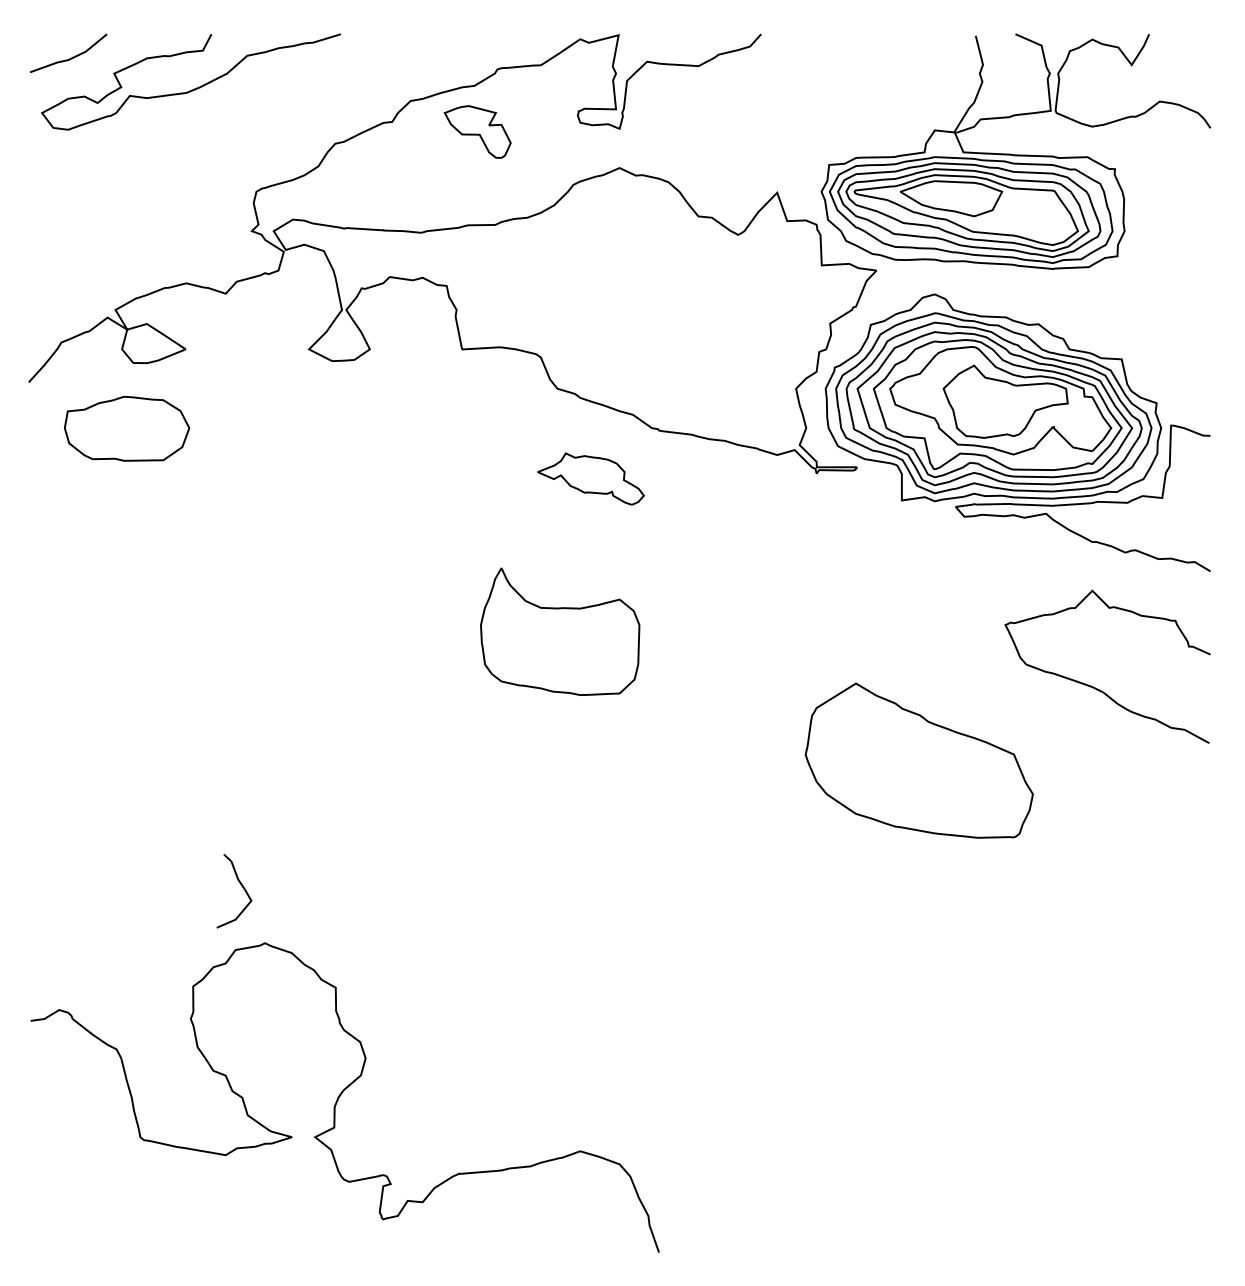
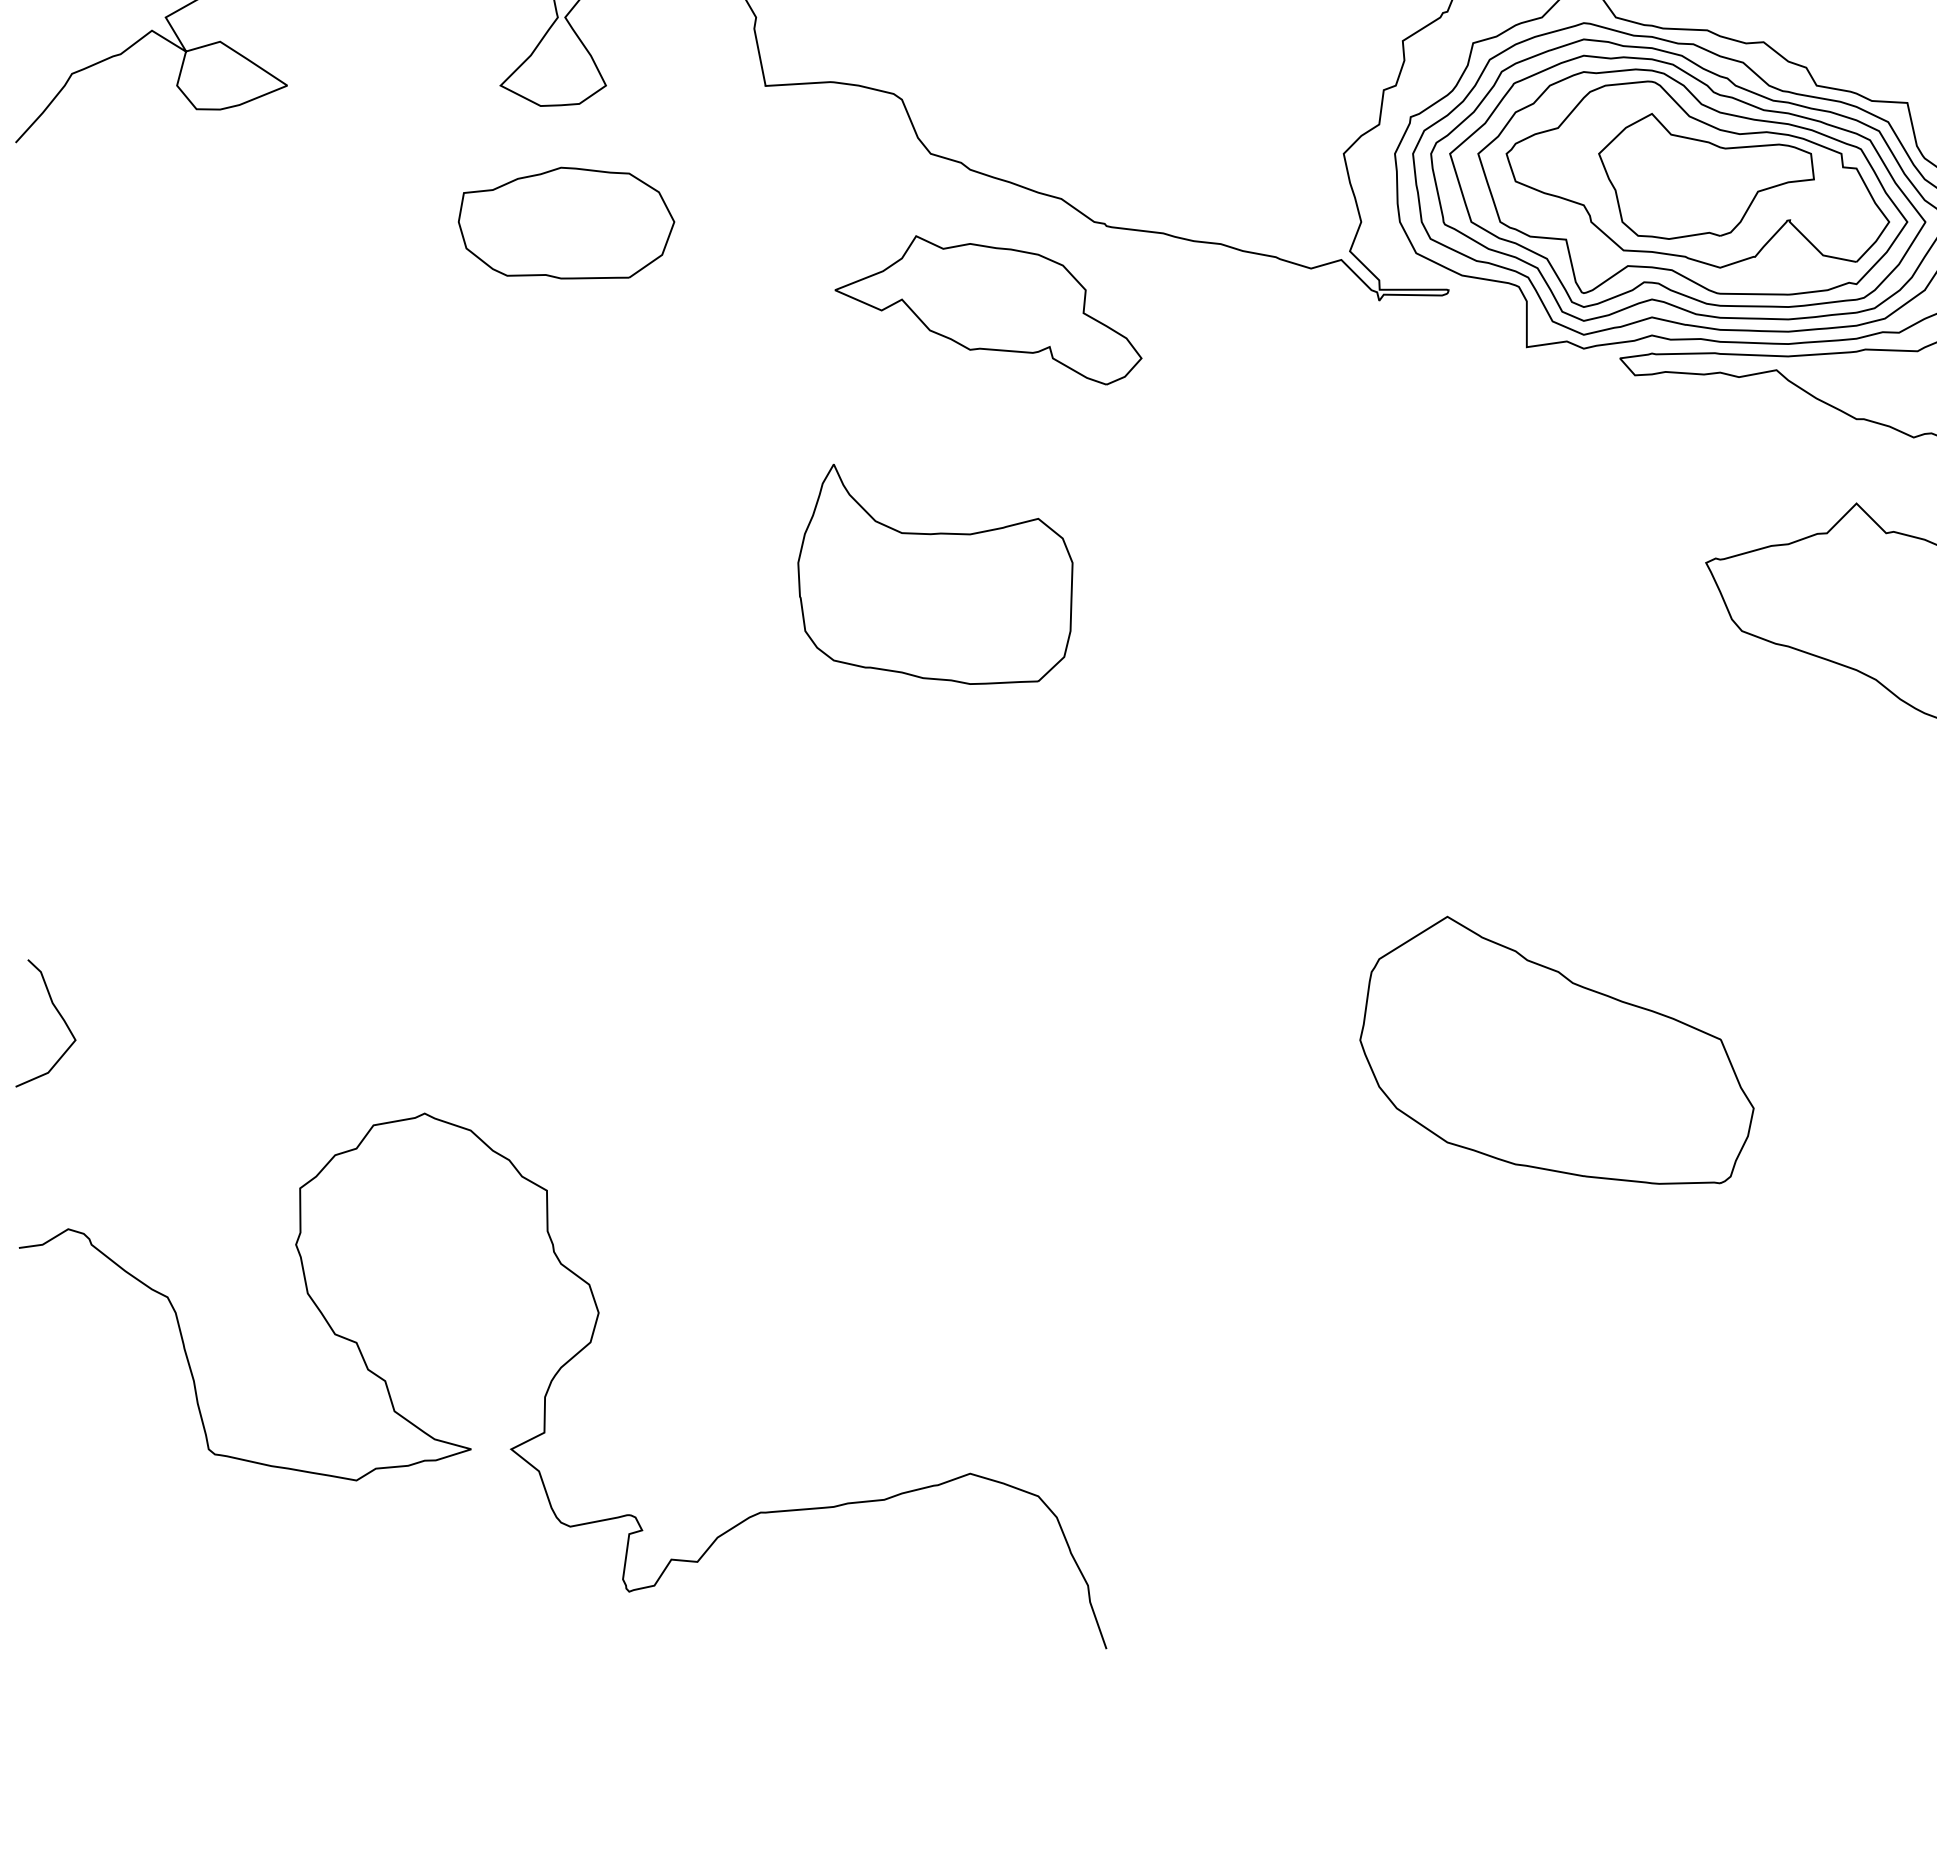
part: (127, 428) -> (567, 222), moved
part: (590, 478) -> (987, 309), size x1.67
part: (918, 760) -> (1555, 1050), moved
curve: (241, 886) -> (58, 1015), moved

